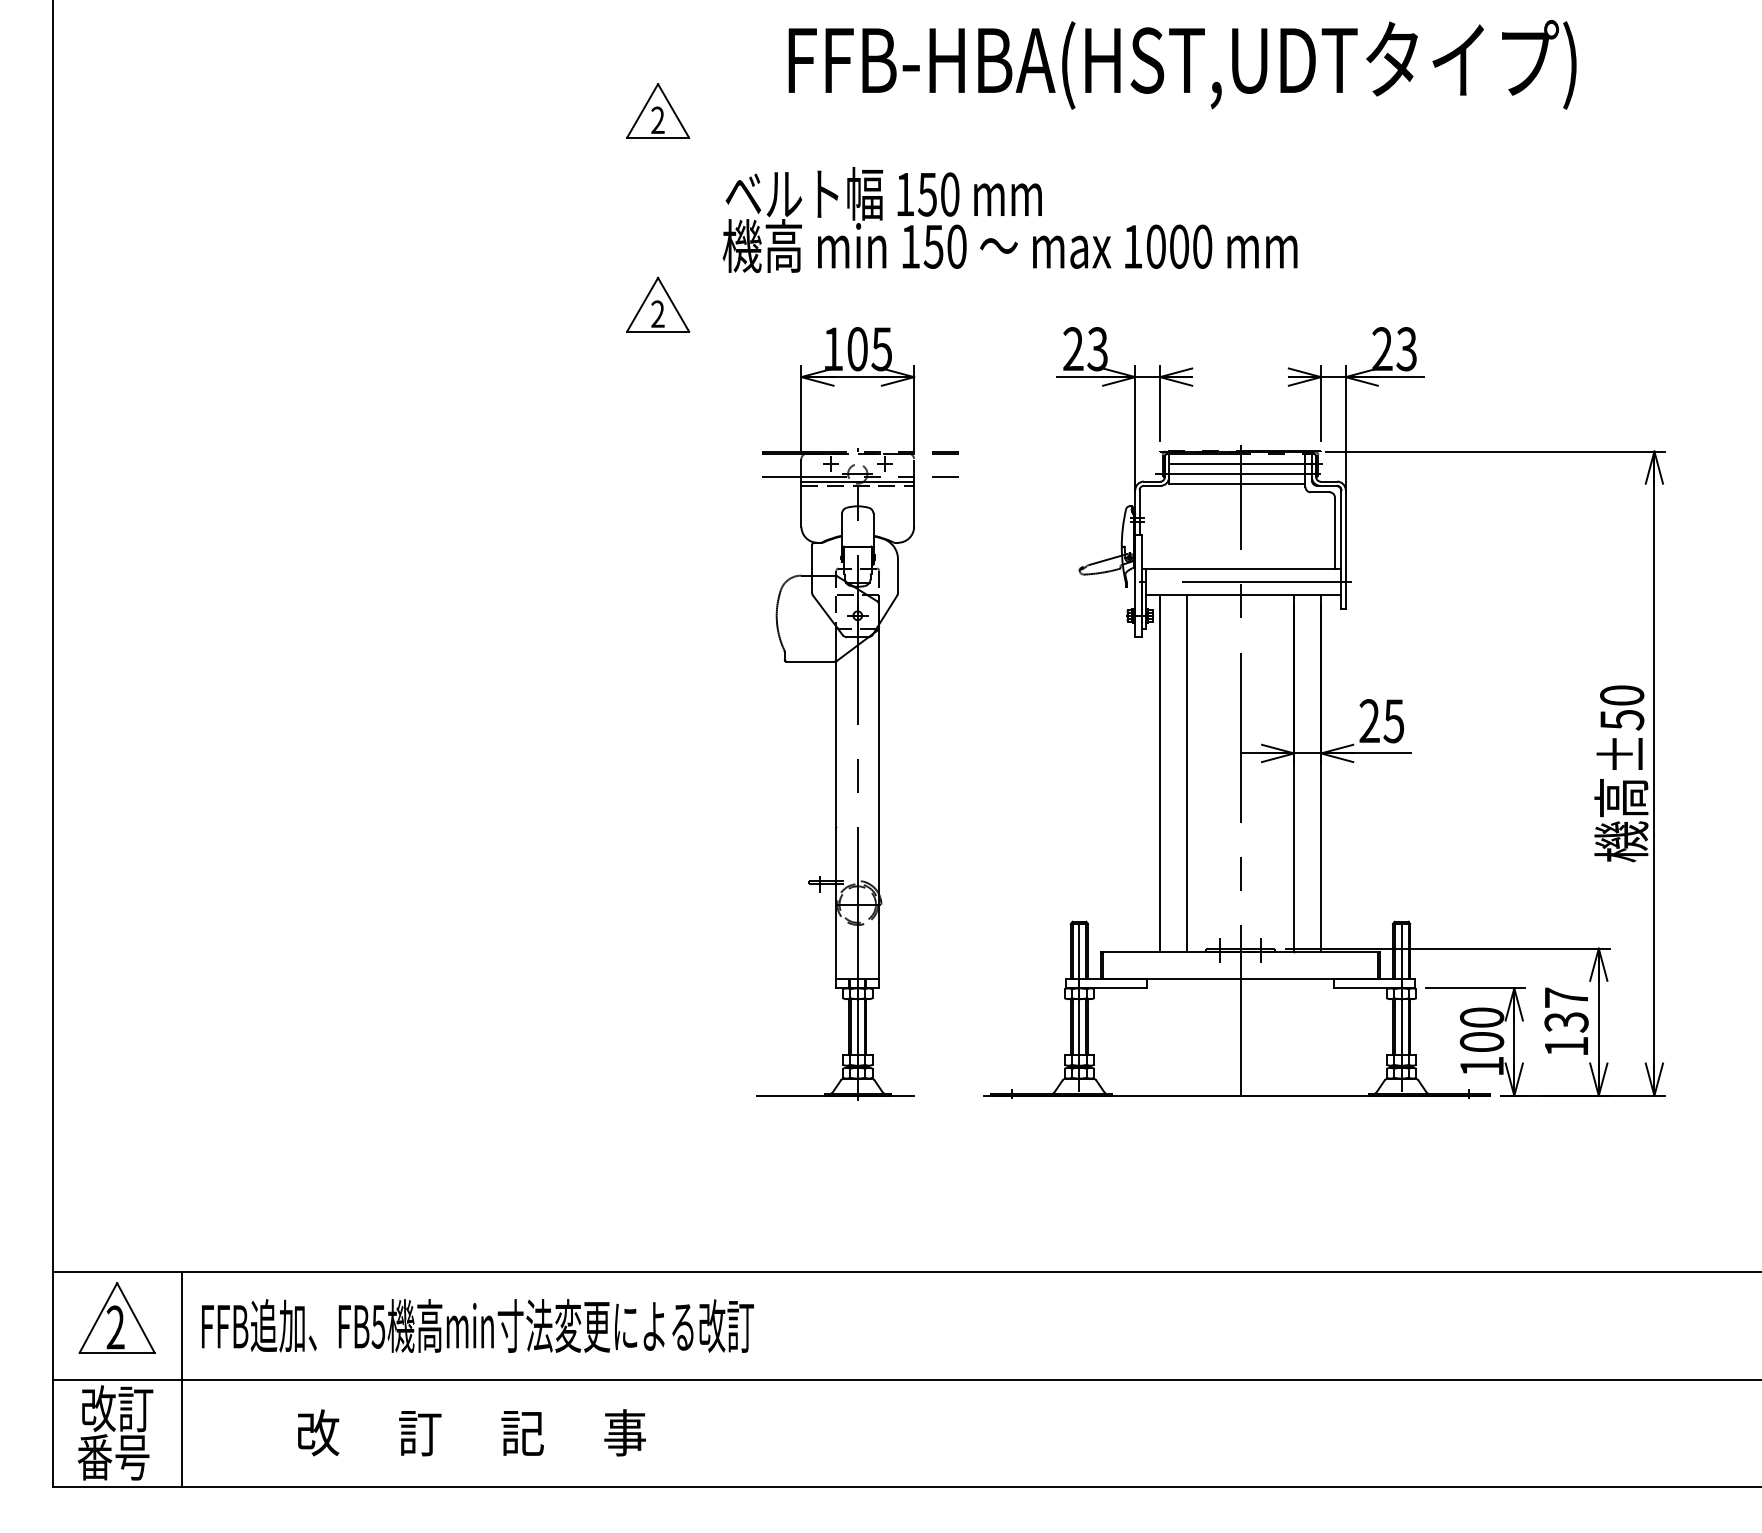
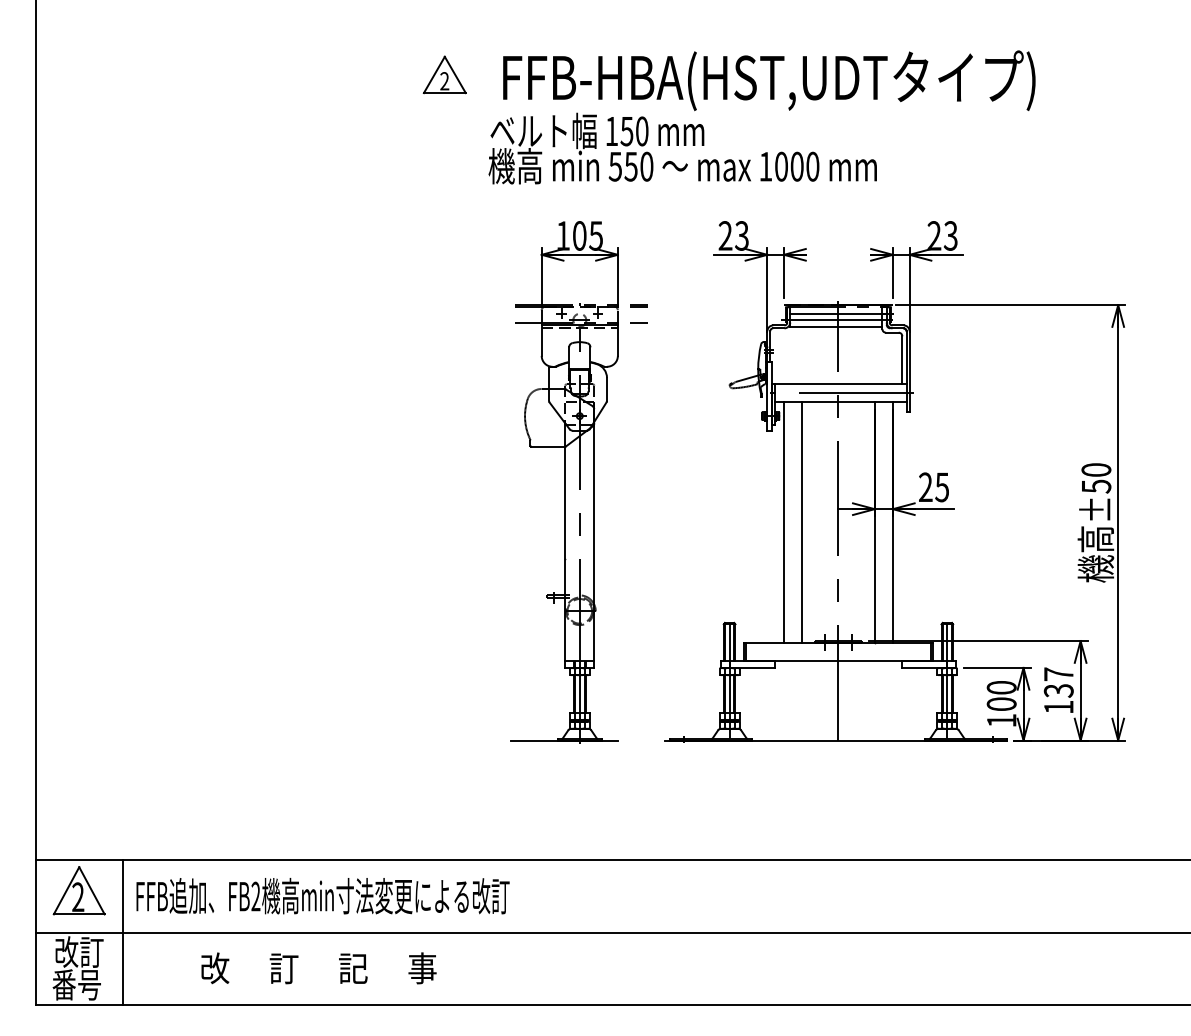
text: (1182, 64) -> (769, 80), moved
text: (909, 246) -> (614, 166), 150 -> 550
part: (657, 304) -> (444, 205), removed
text: (377, 1326) -> (255, 896), FB5 -> FB2

